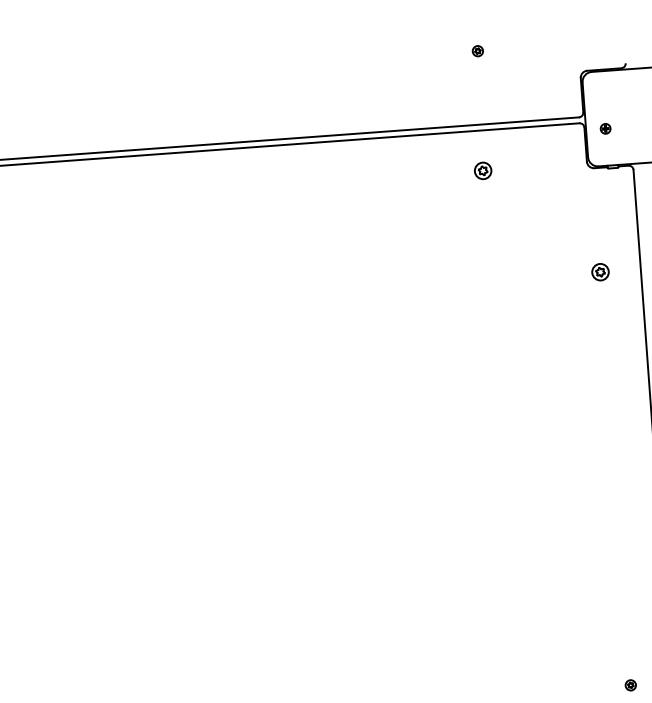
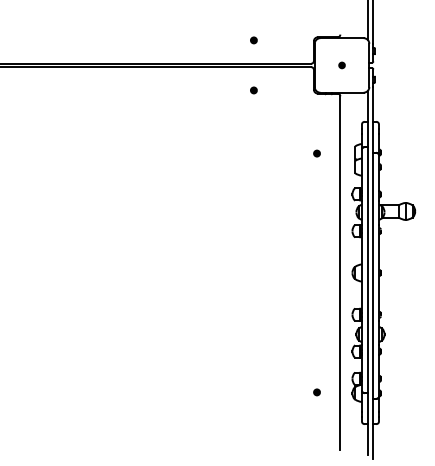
part: (477, 51) -> (253, 40), moved
part: (604, 129) -> (341, 65), moved
part: (482, 171) -> (253, 90), size x0.62
part: (599, 272) -> (316, 153), size x0.62

